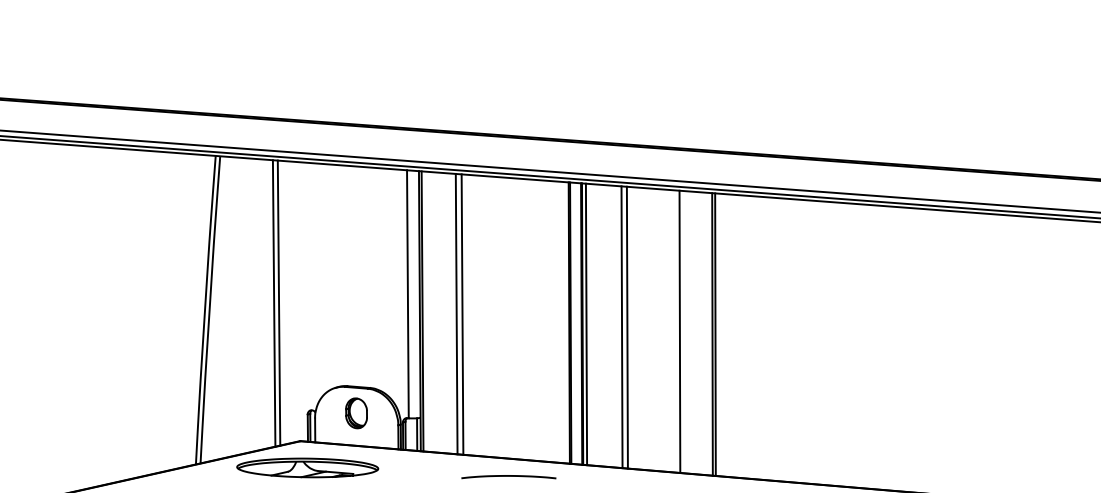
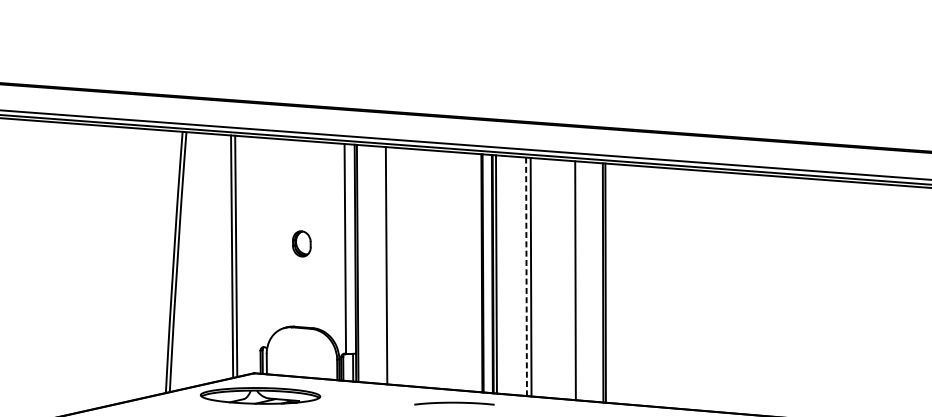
line: (462, 314) -> (391, 266), removed
line: (622, 327) -> (526, 277), solid -> dashed
part: (356, 413) -> (301, 244), moved
curve: (508, 476) -> (454, 403), moved

